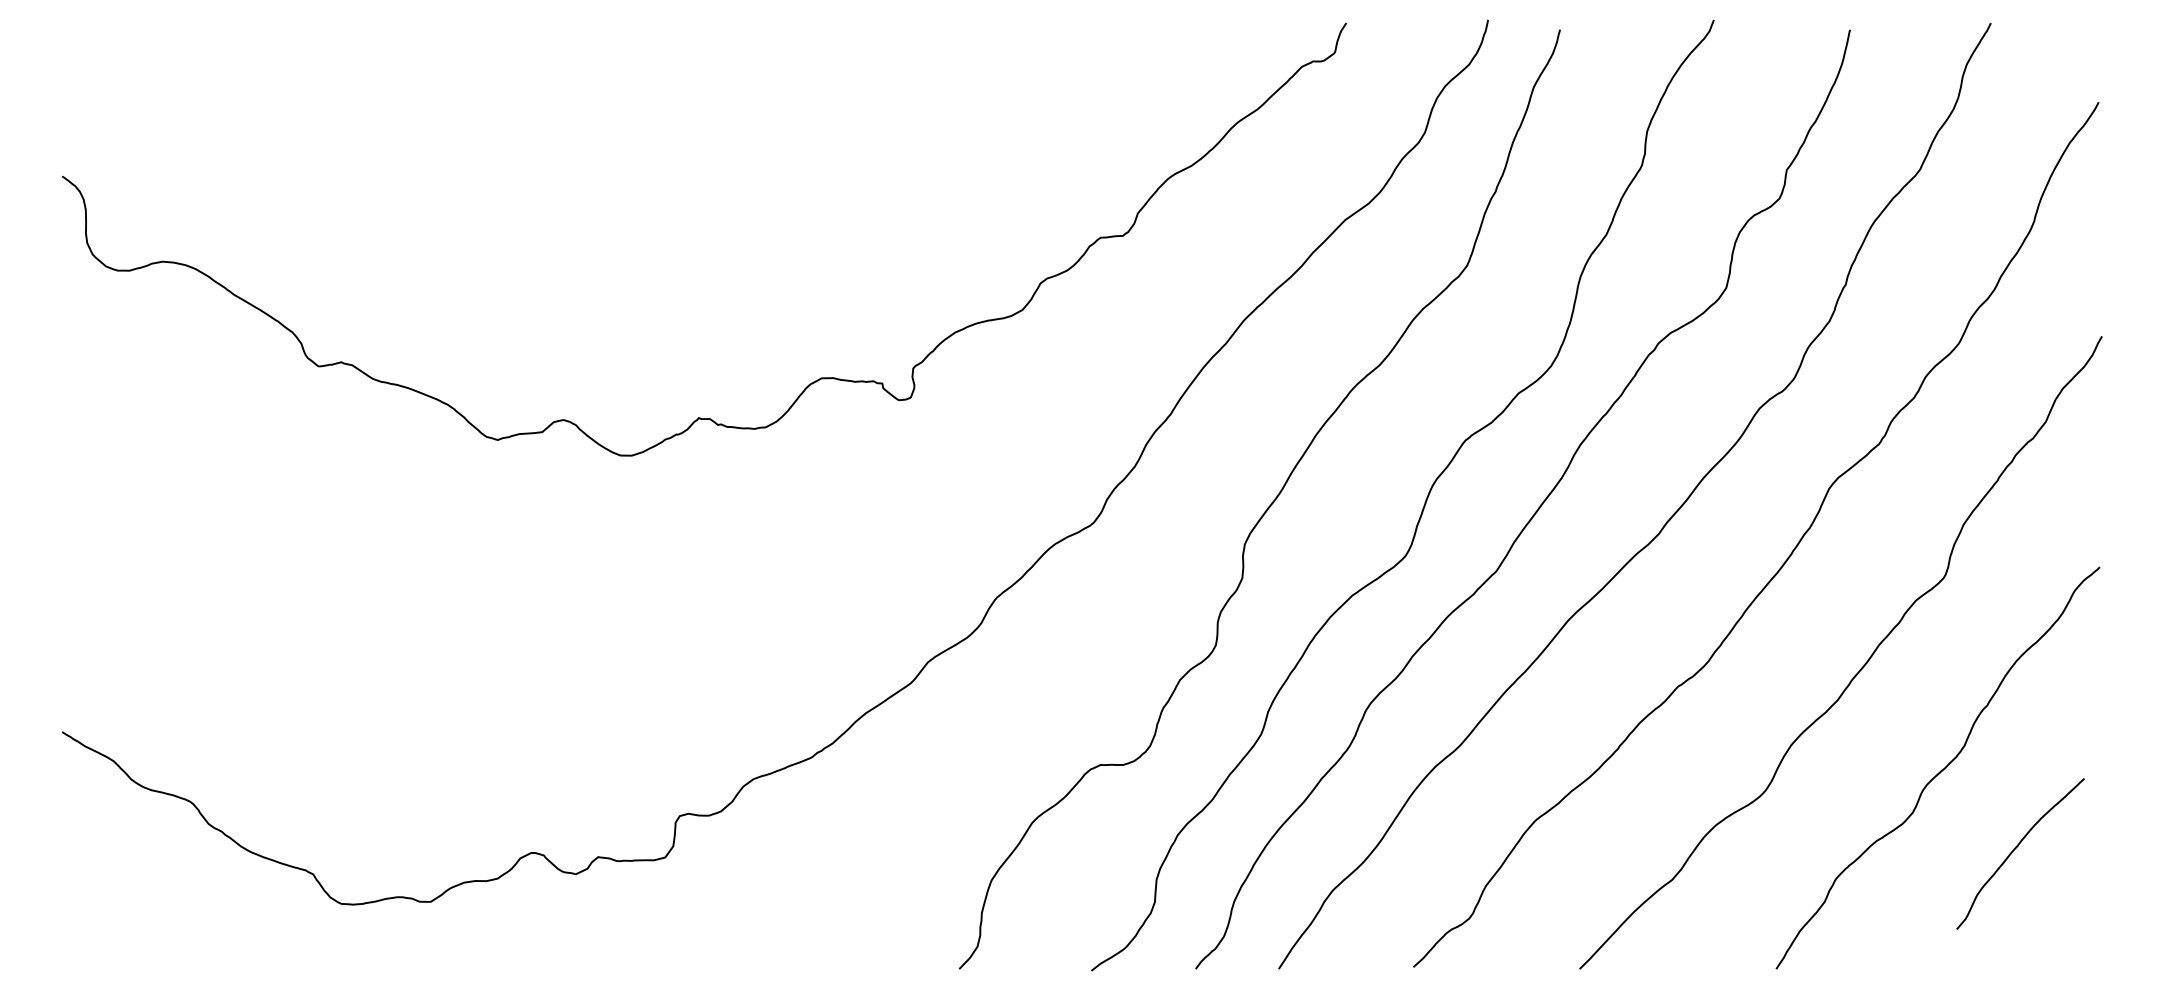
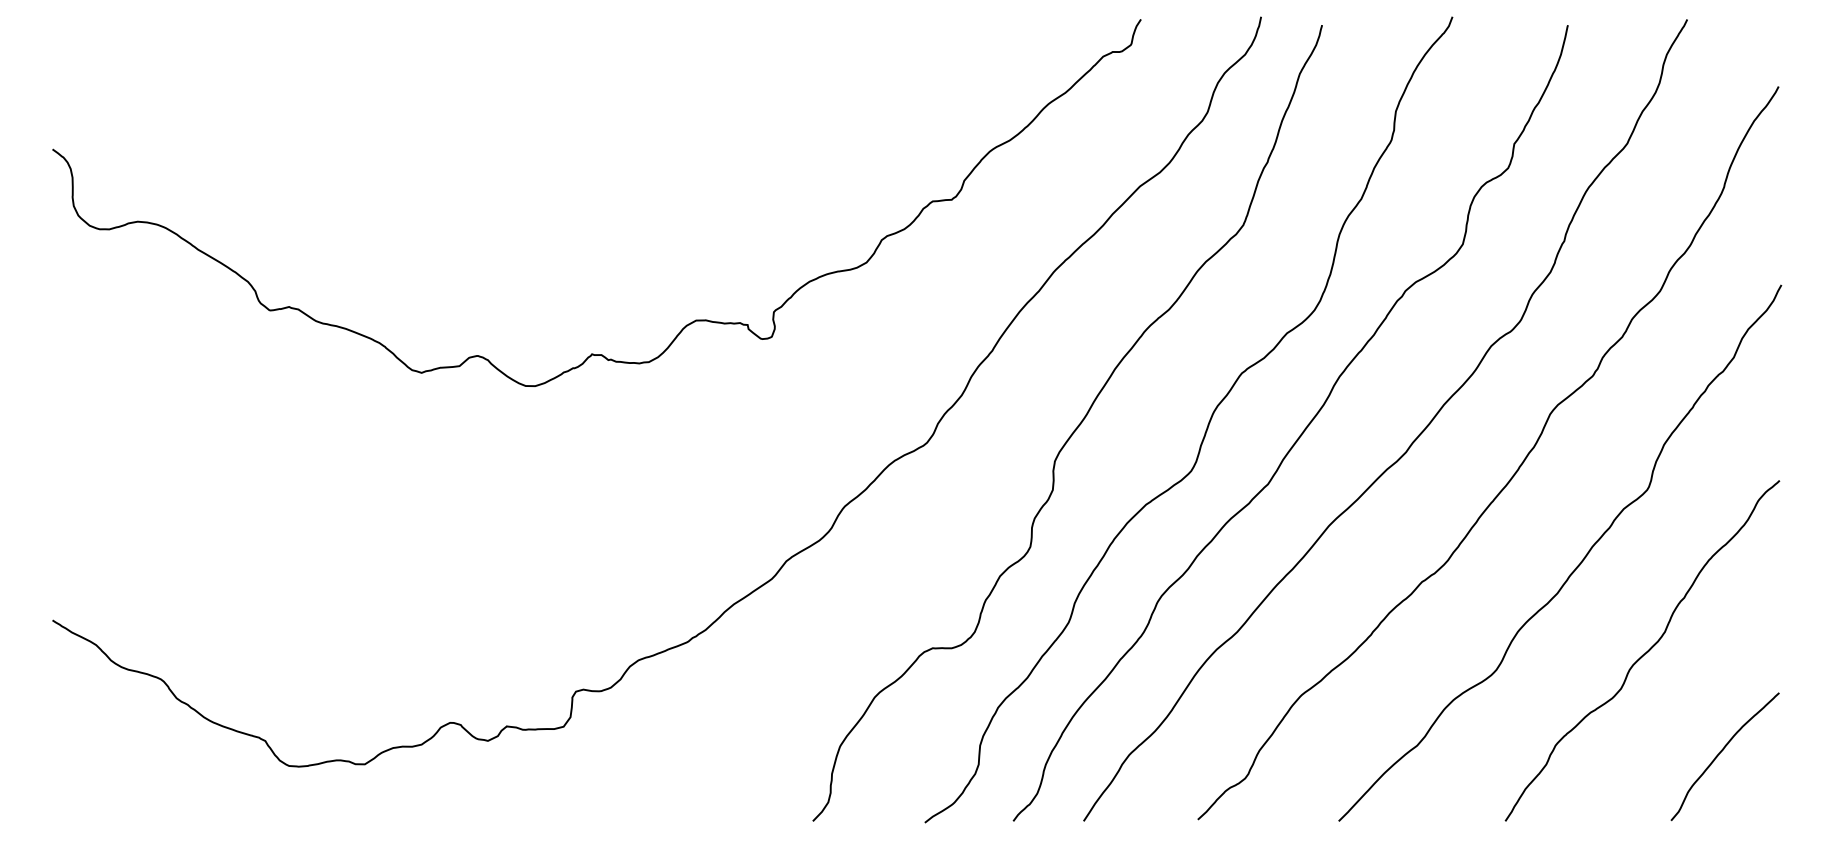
curve: (2016, 848) -> (1721, 752), moved

